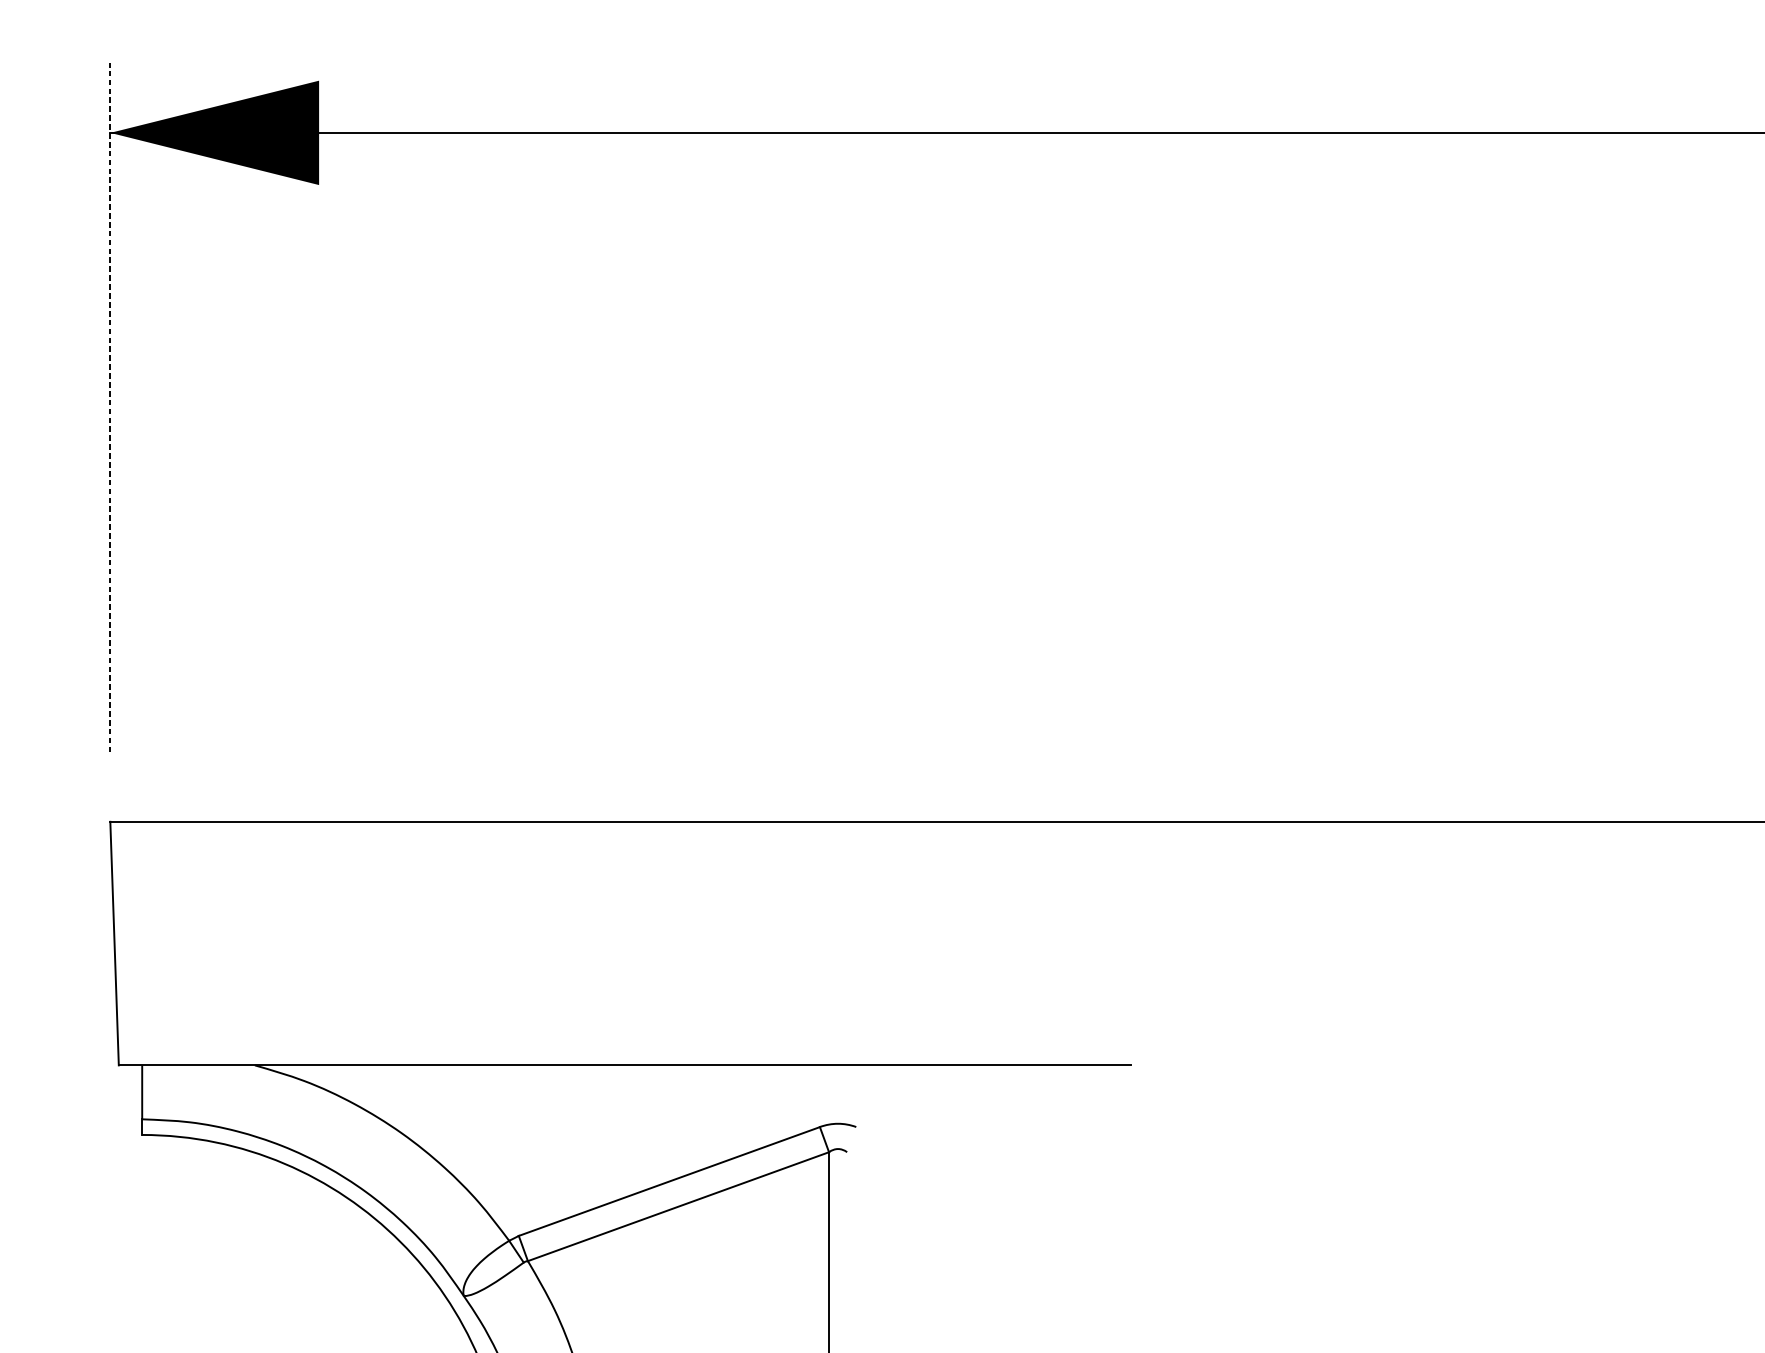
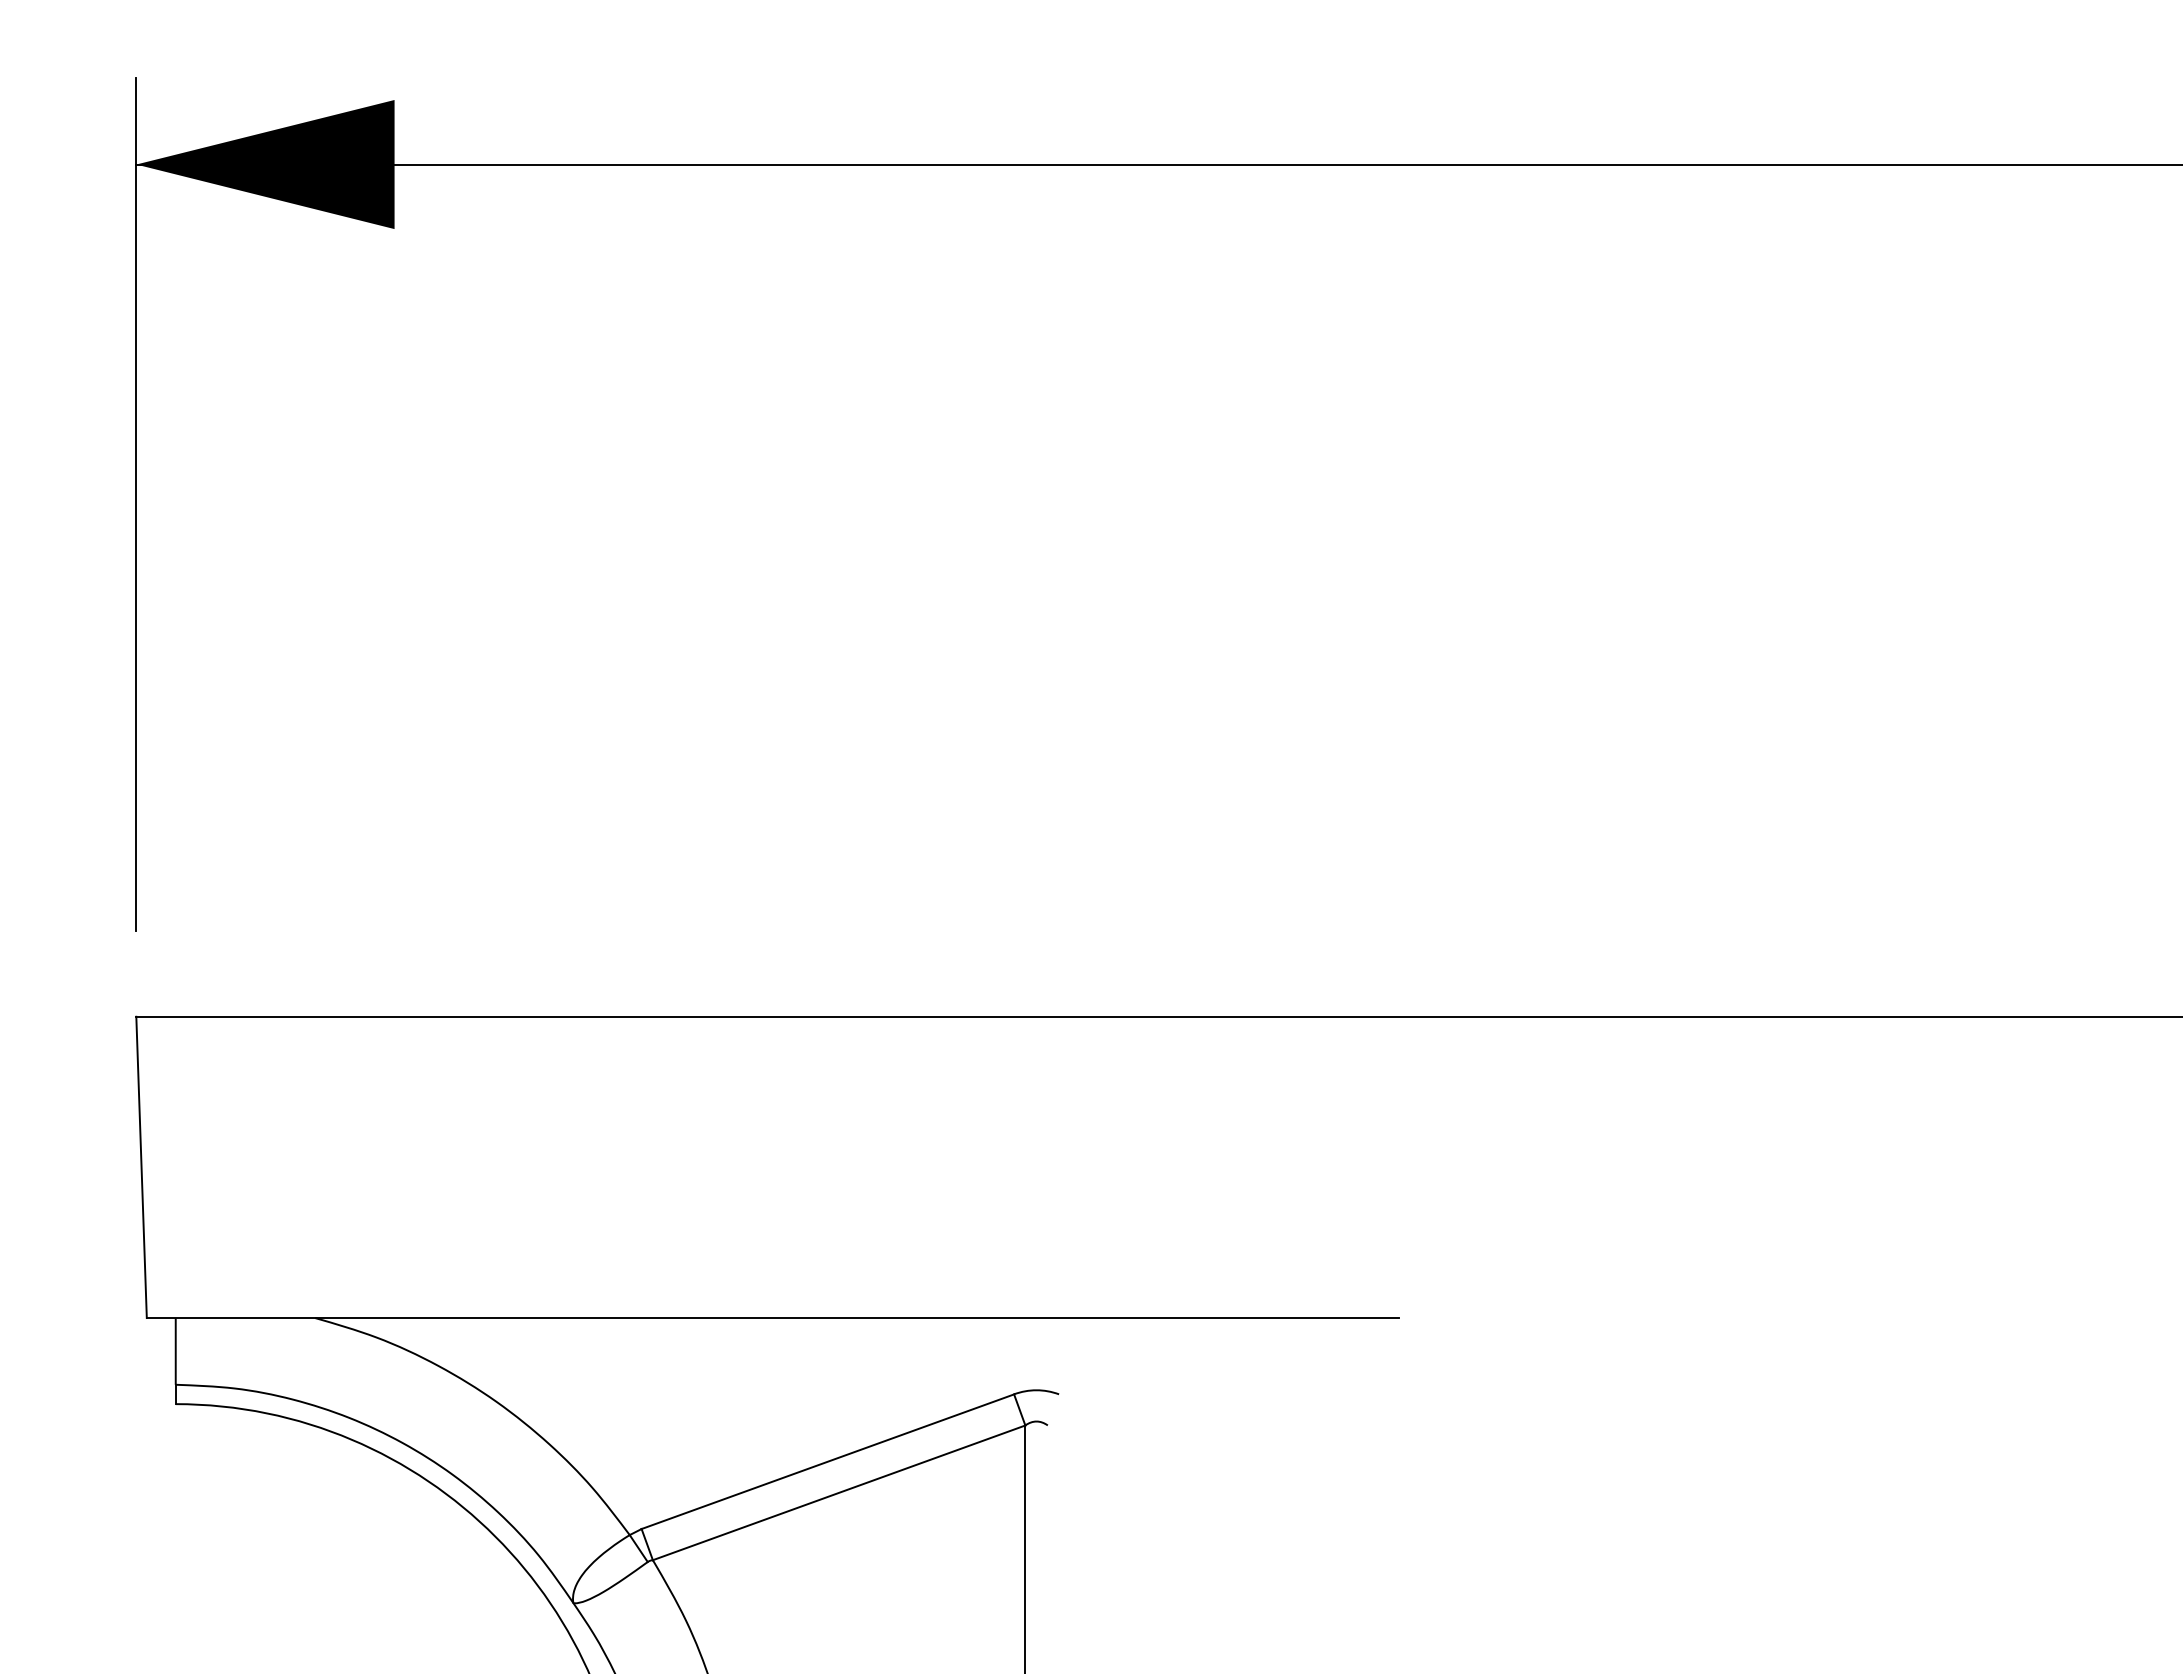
line: (110, 407) -> (136, 504), dashed -> solid

